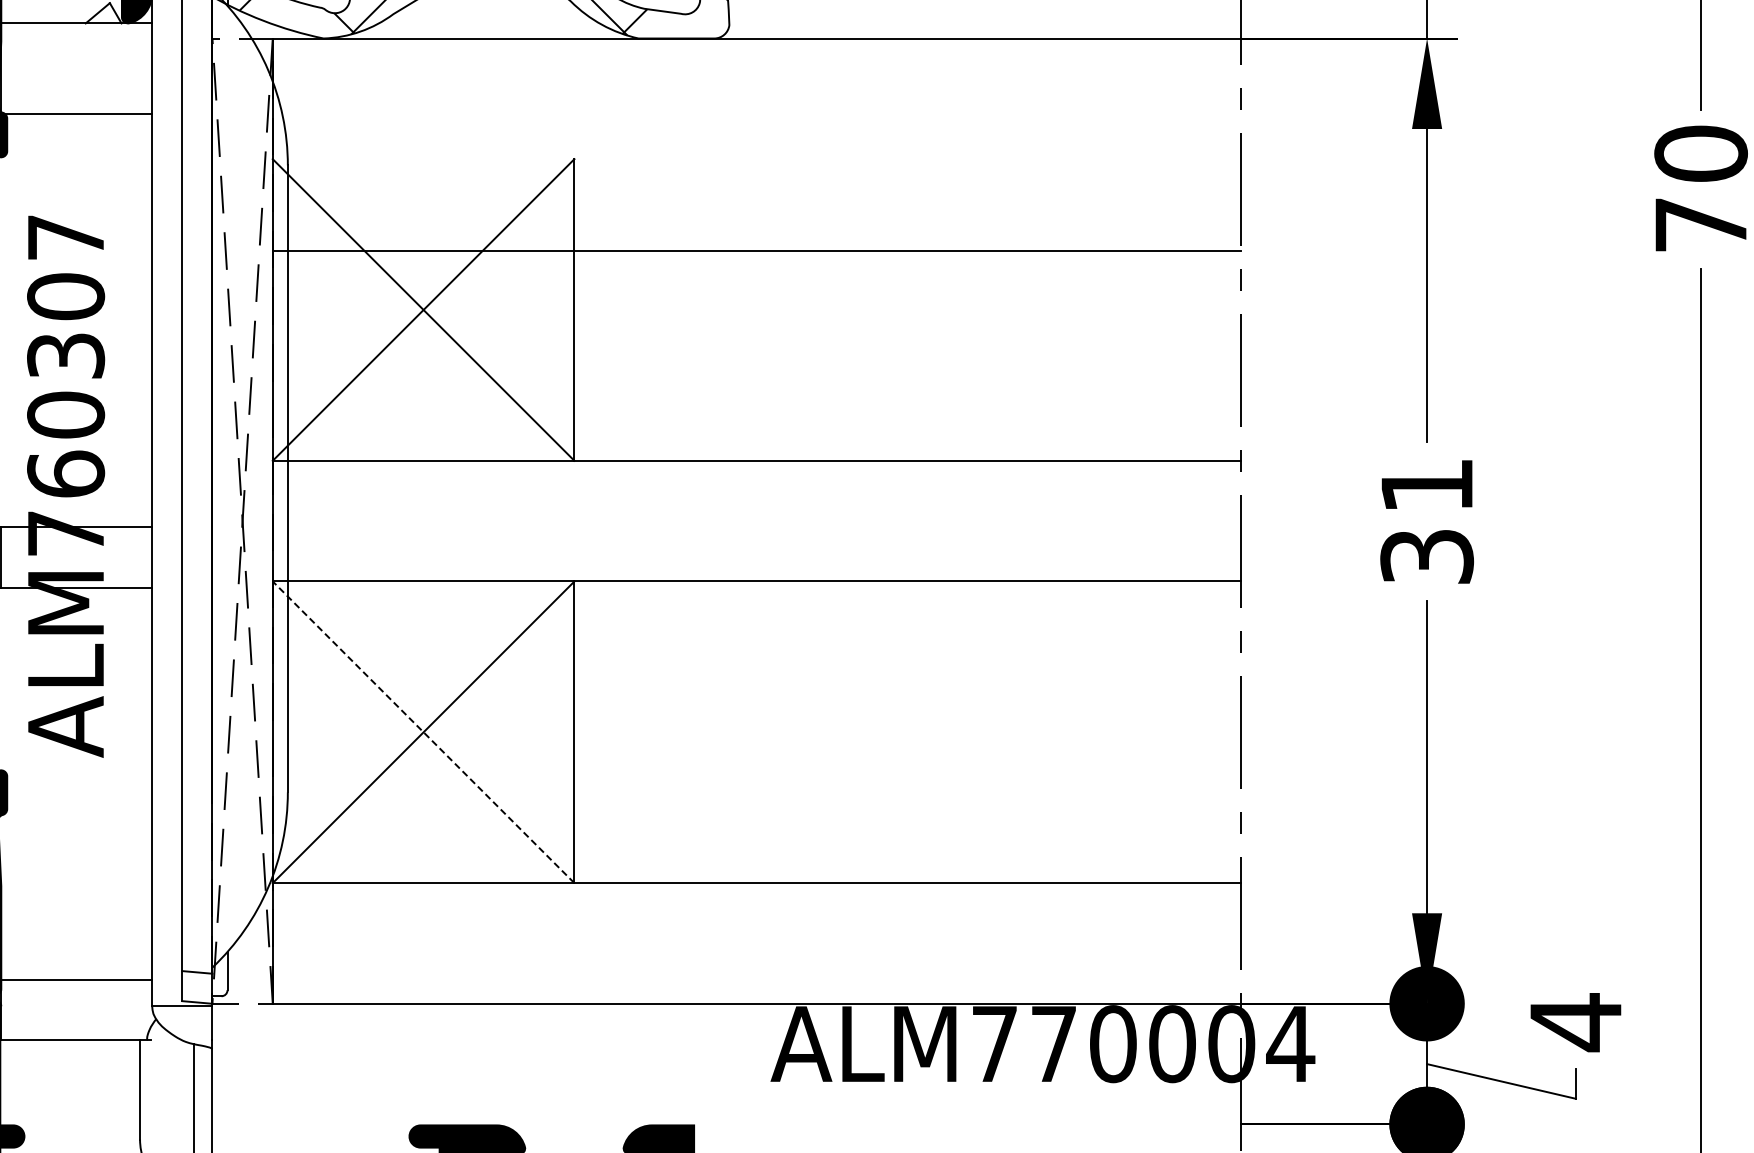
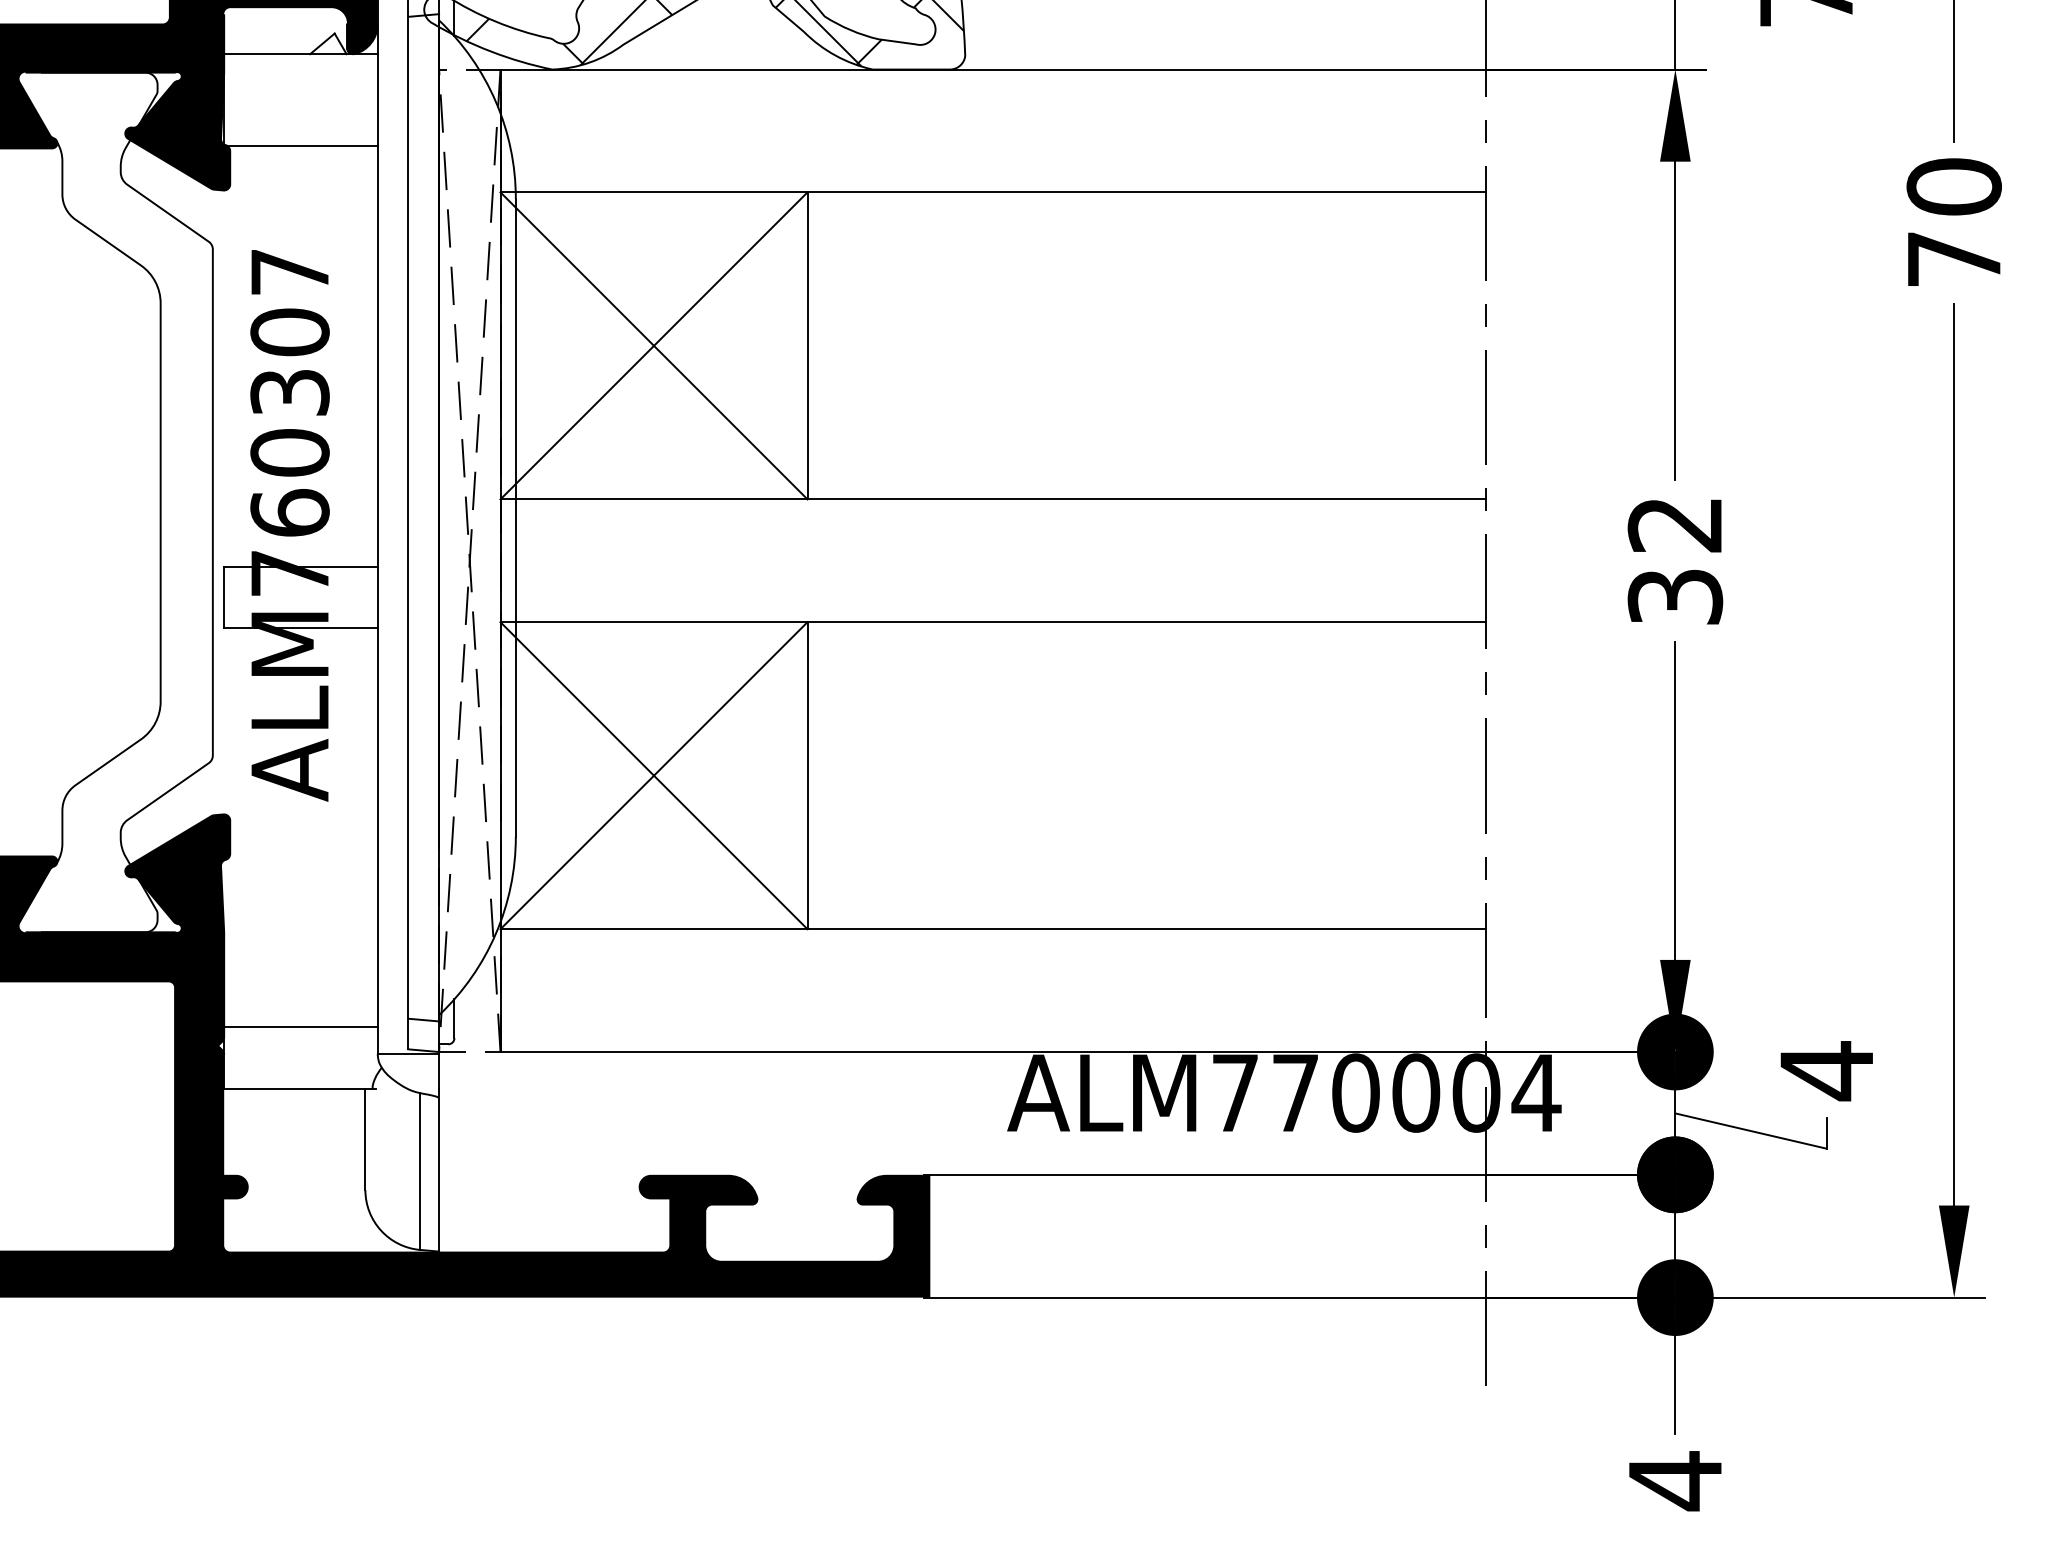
line: (756, 250) -> (992, 192), moved
text: (1426, 486) -> (1674, 525), 31 -> 32
line: (423, 732) -> (653, 775), dashed -> solid
line: (964, 1124) -> (1204, 1174), added

